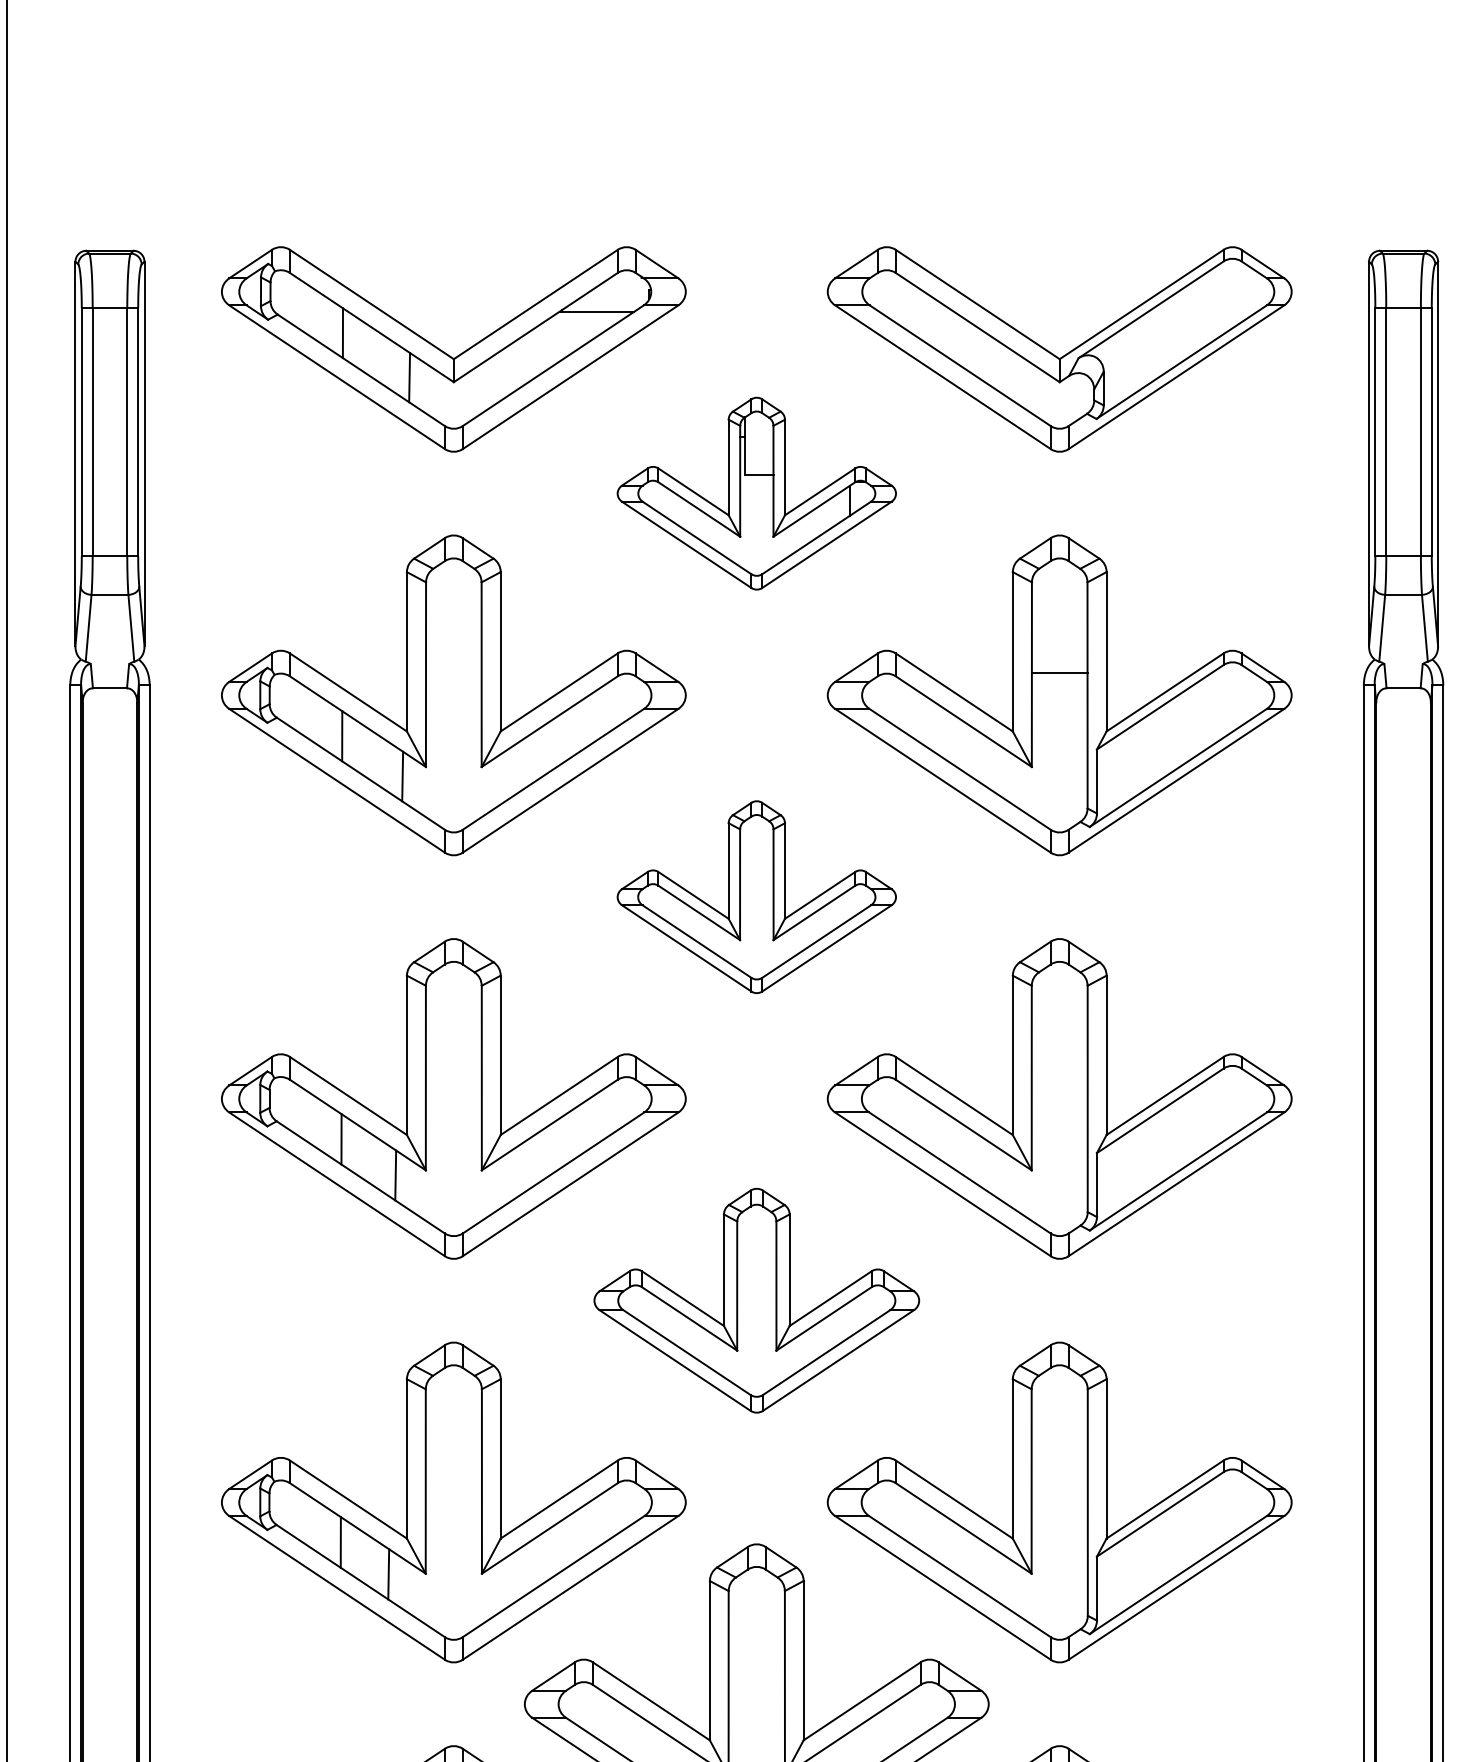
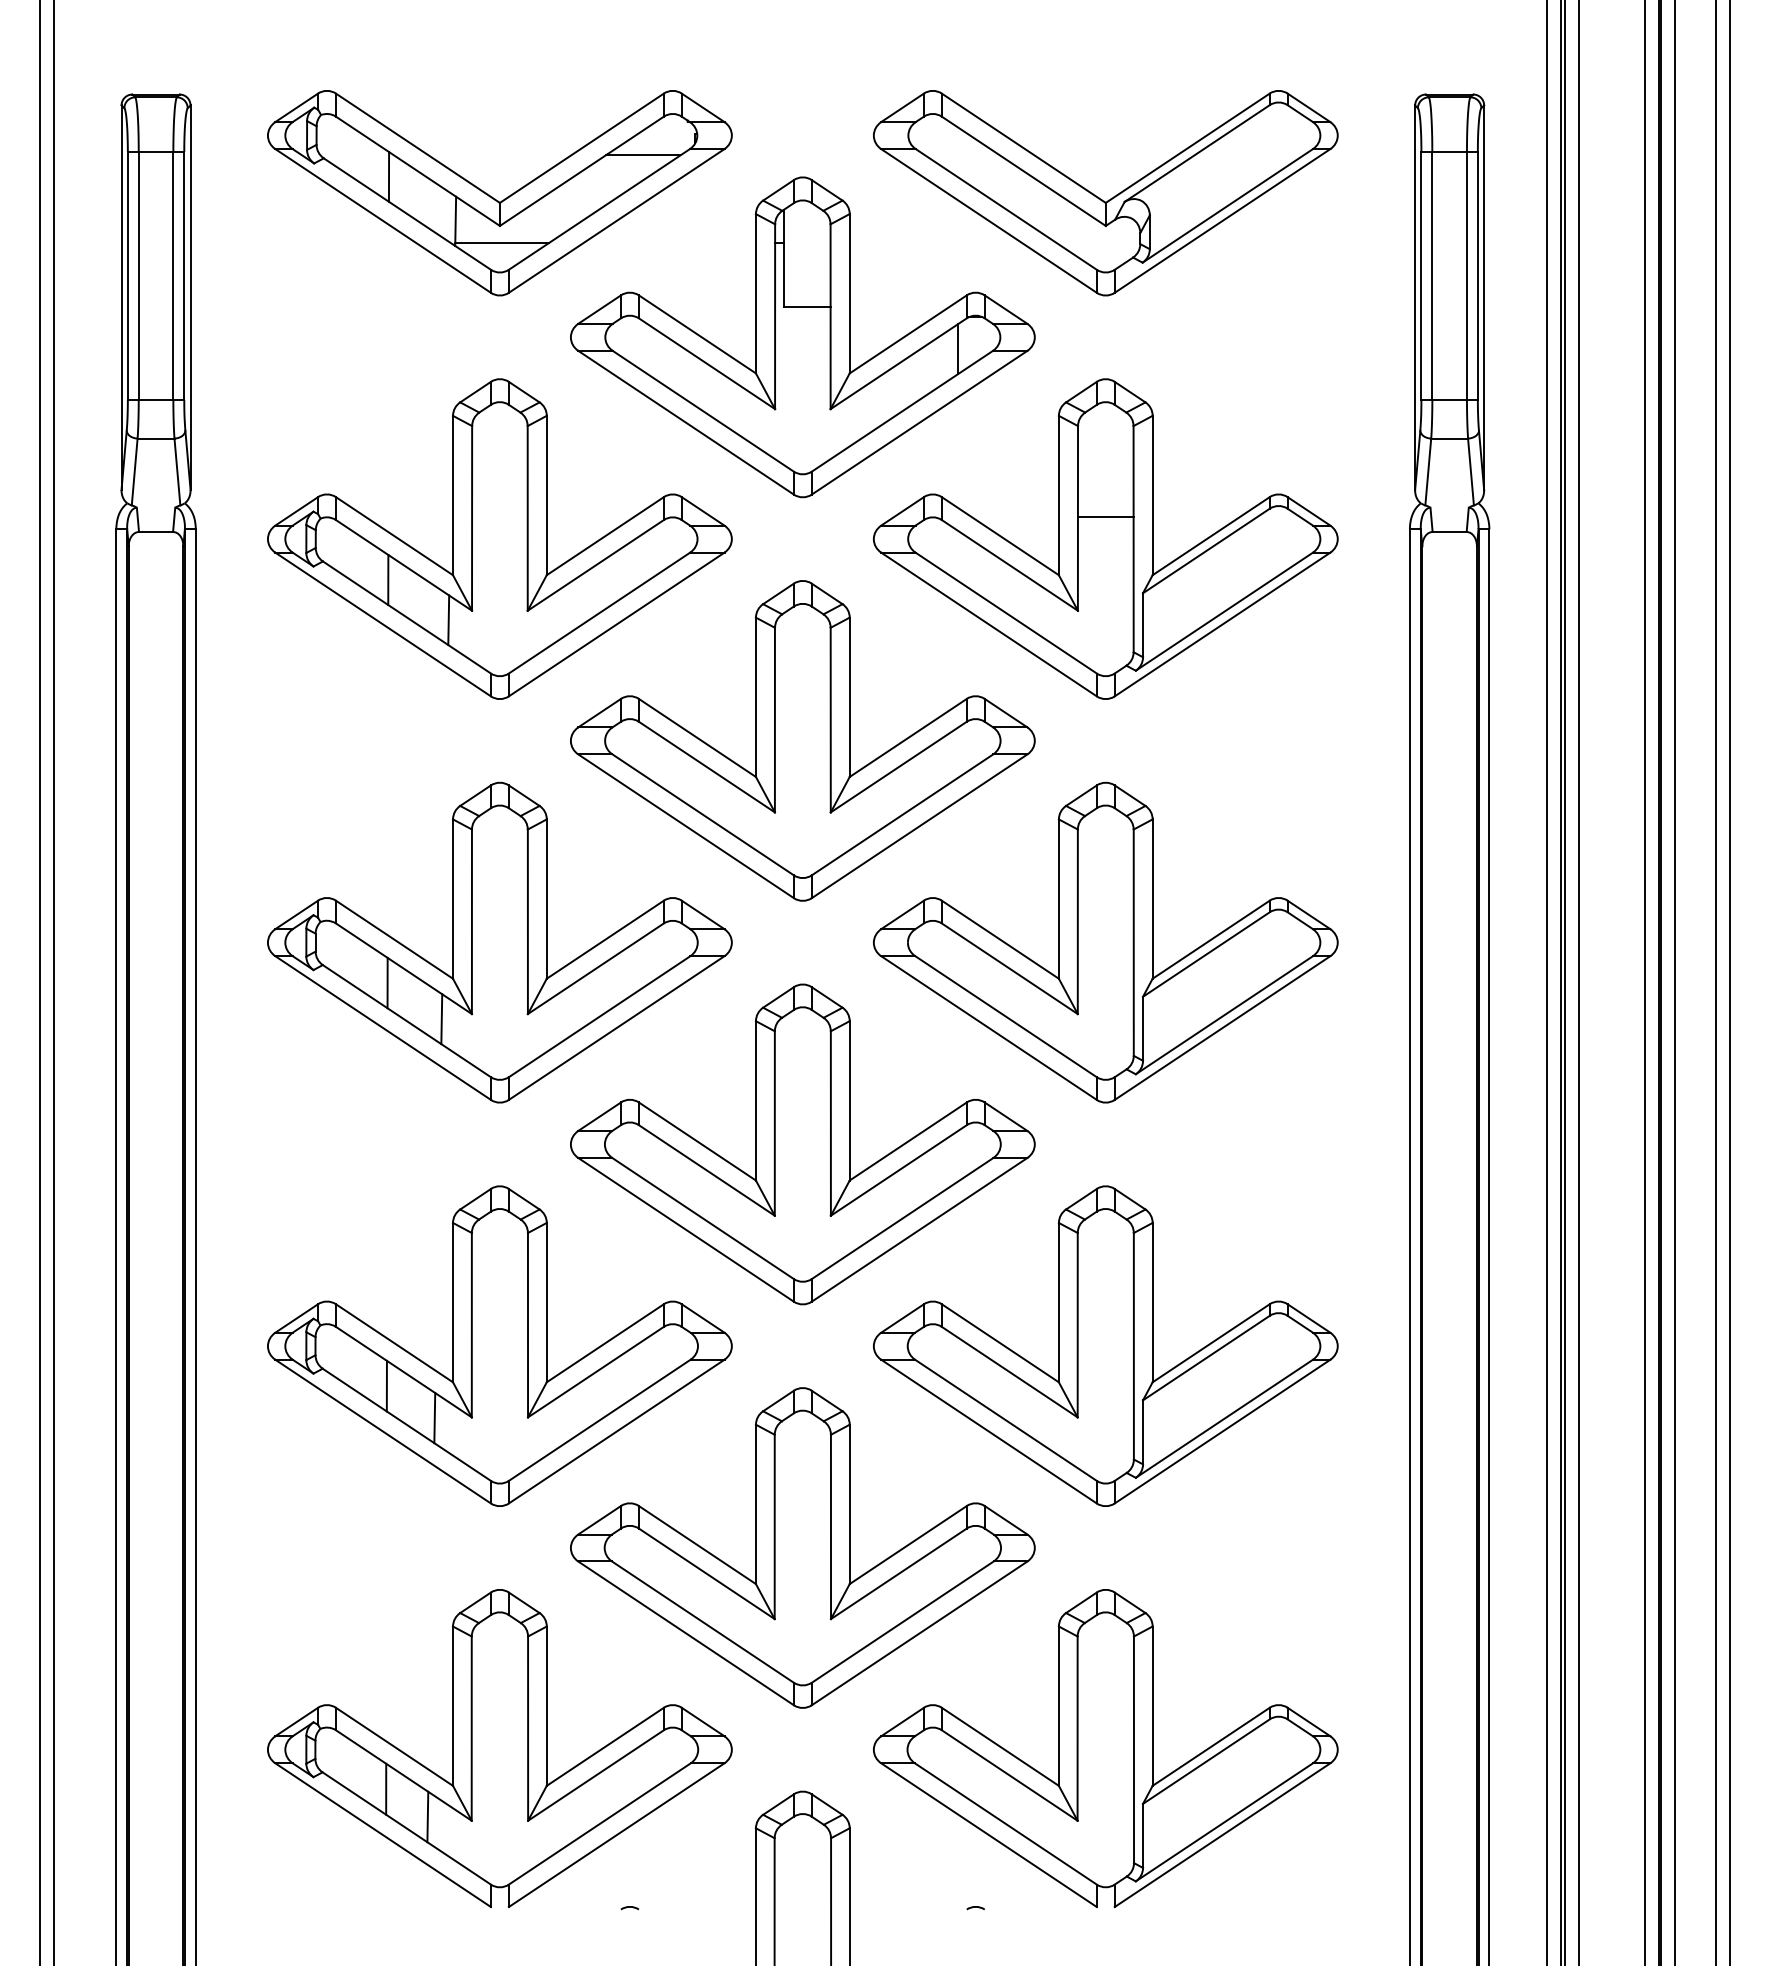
line: (456, 398) -> (502, 242), added
part: (756, 493) -> (802, 337), size x1.67
part: (756, 896) -> (802, 740), size x1.67
part: (756, 1300) -> (802, 1144), size x1.43

